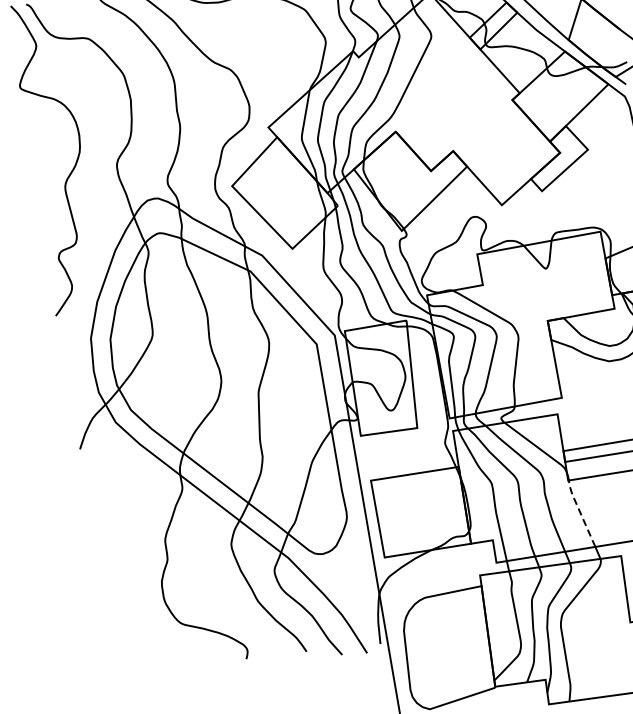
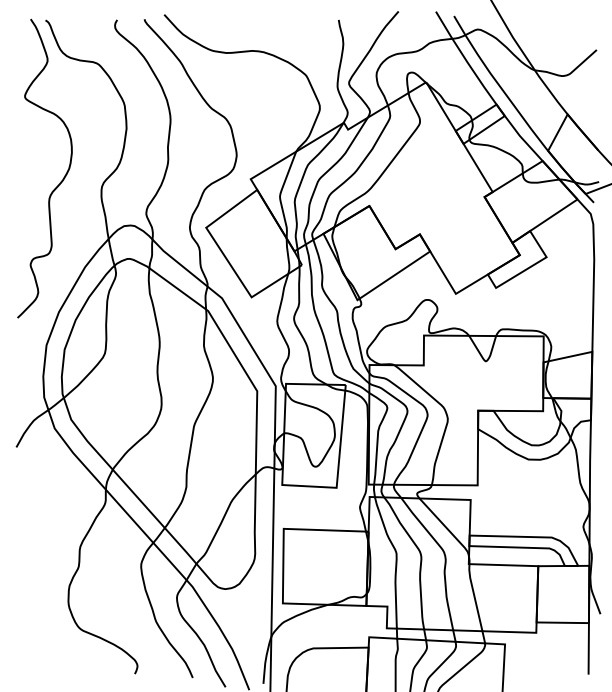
line: (580, 512) -> (474, 596), dashed -> solid

